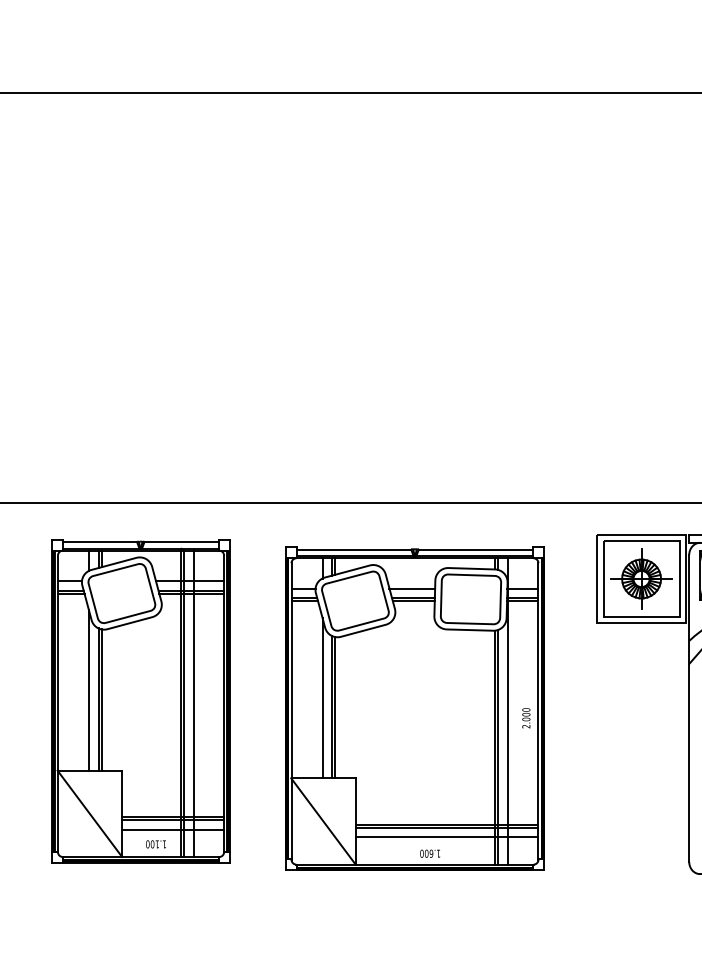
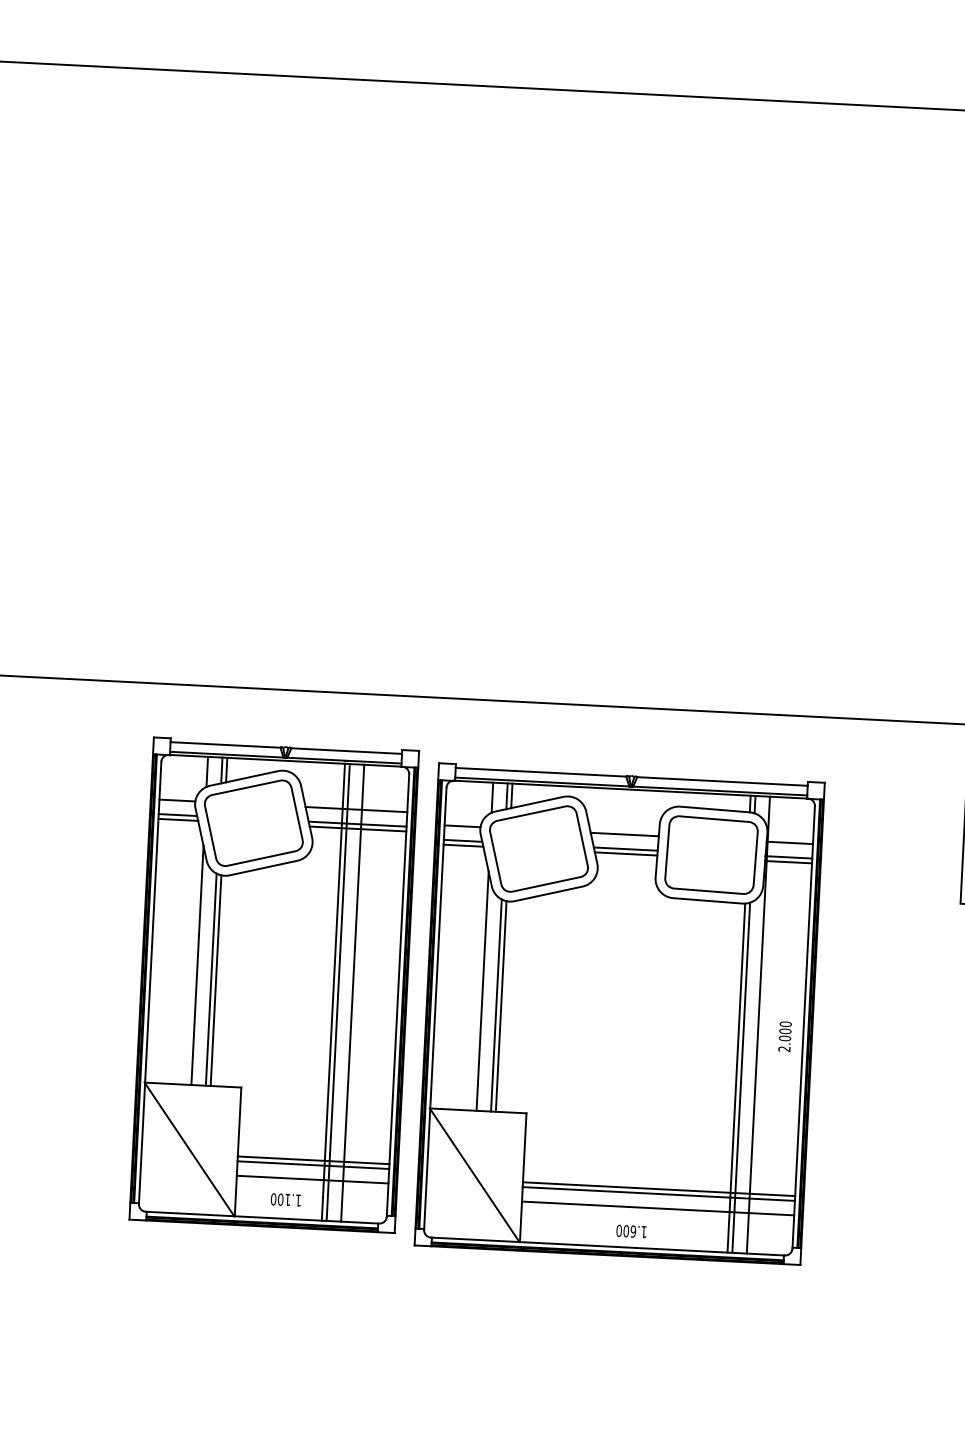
part: (414, 708) -> (619, 1013), moved

